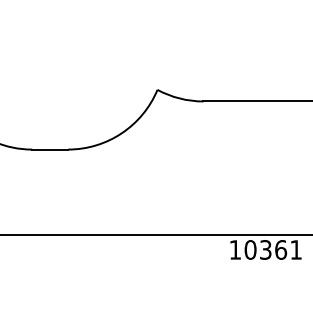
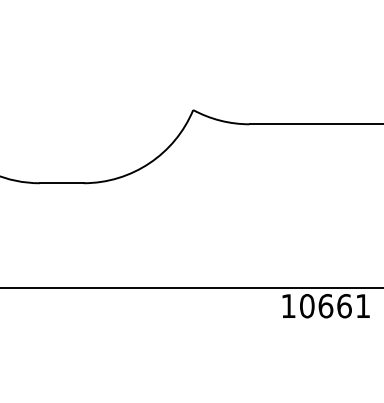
text: (265, 250) -> (325, 306), 10361 -> 10661

